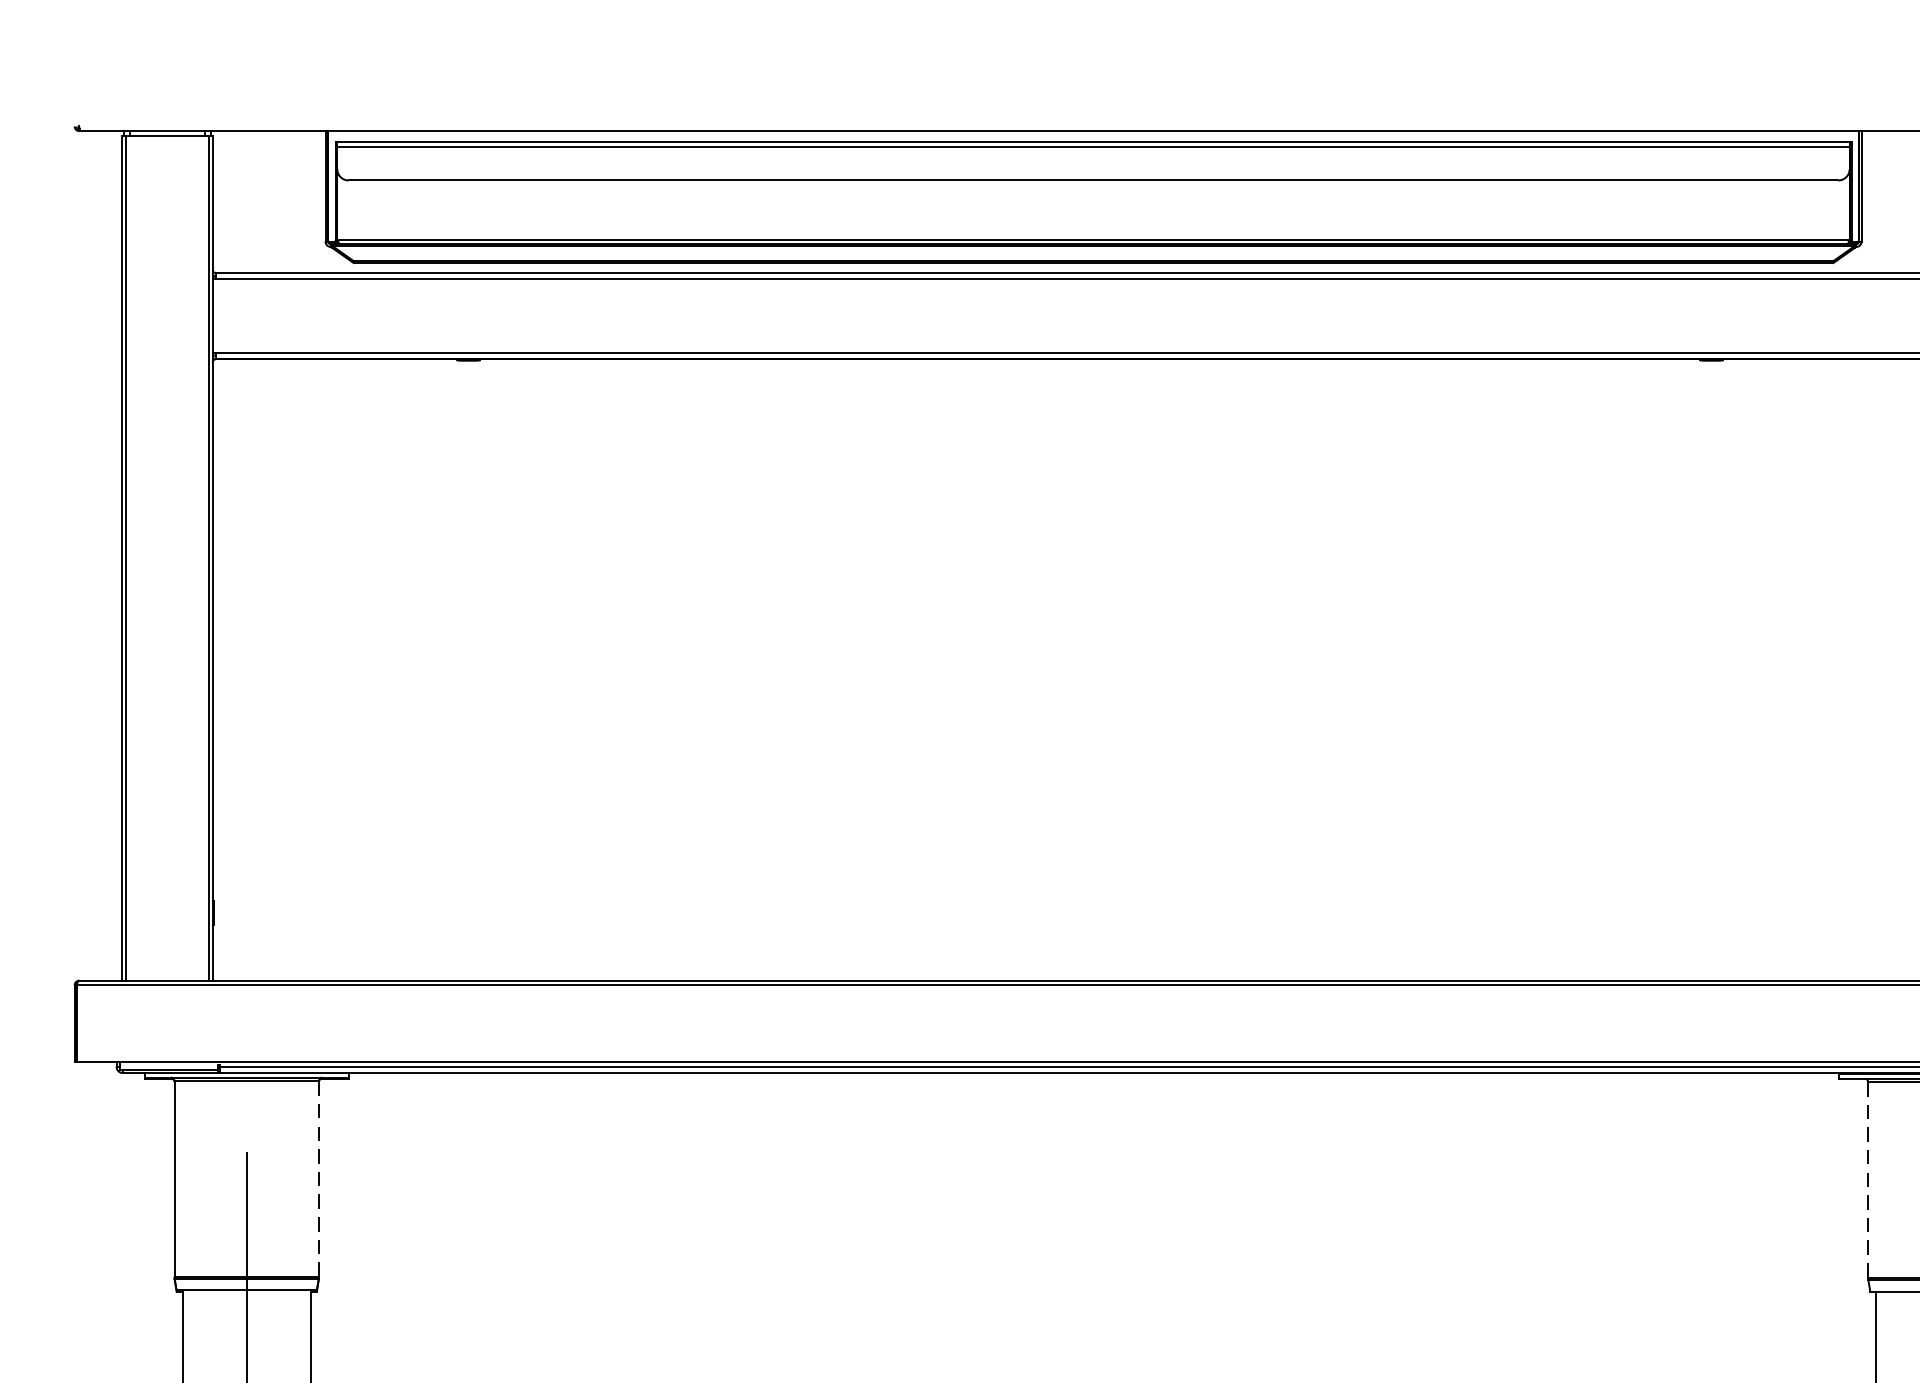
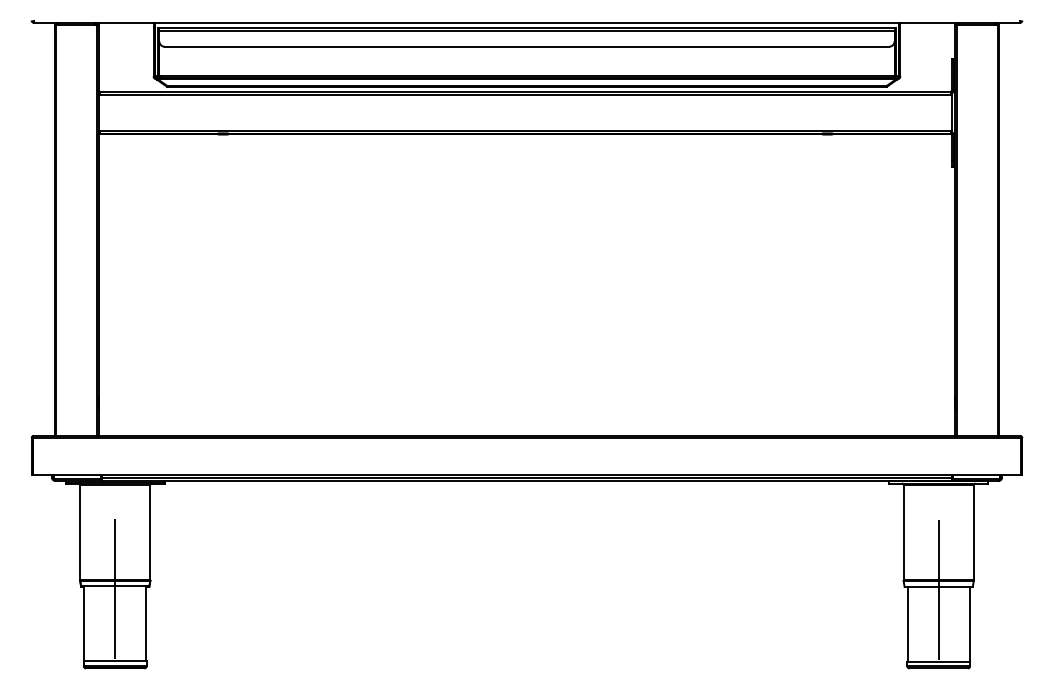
line: (319, 1179) -> (150, 532), dashed -> solid
line: (1867, 1179) -> (903, 532), dashed -> solid

